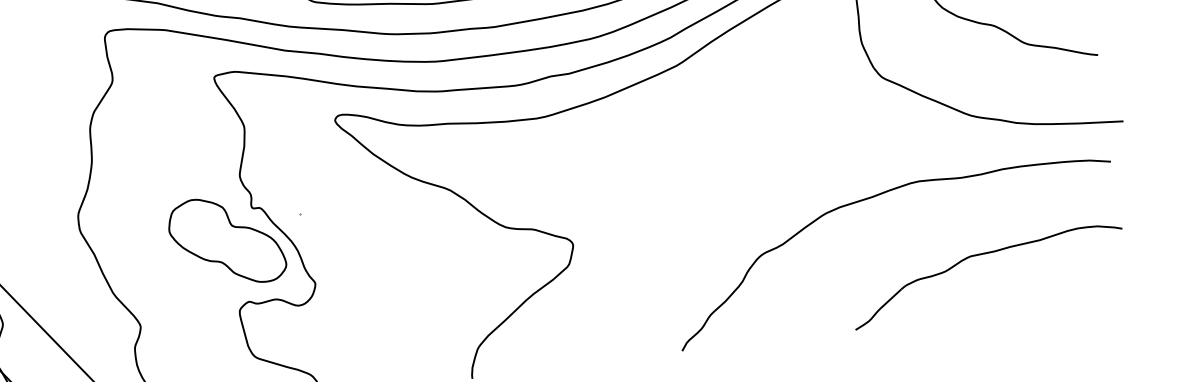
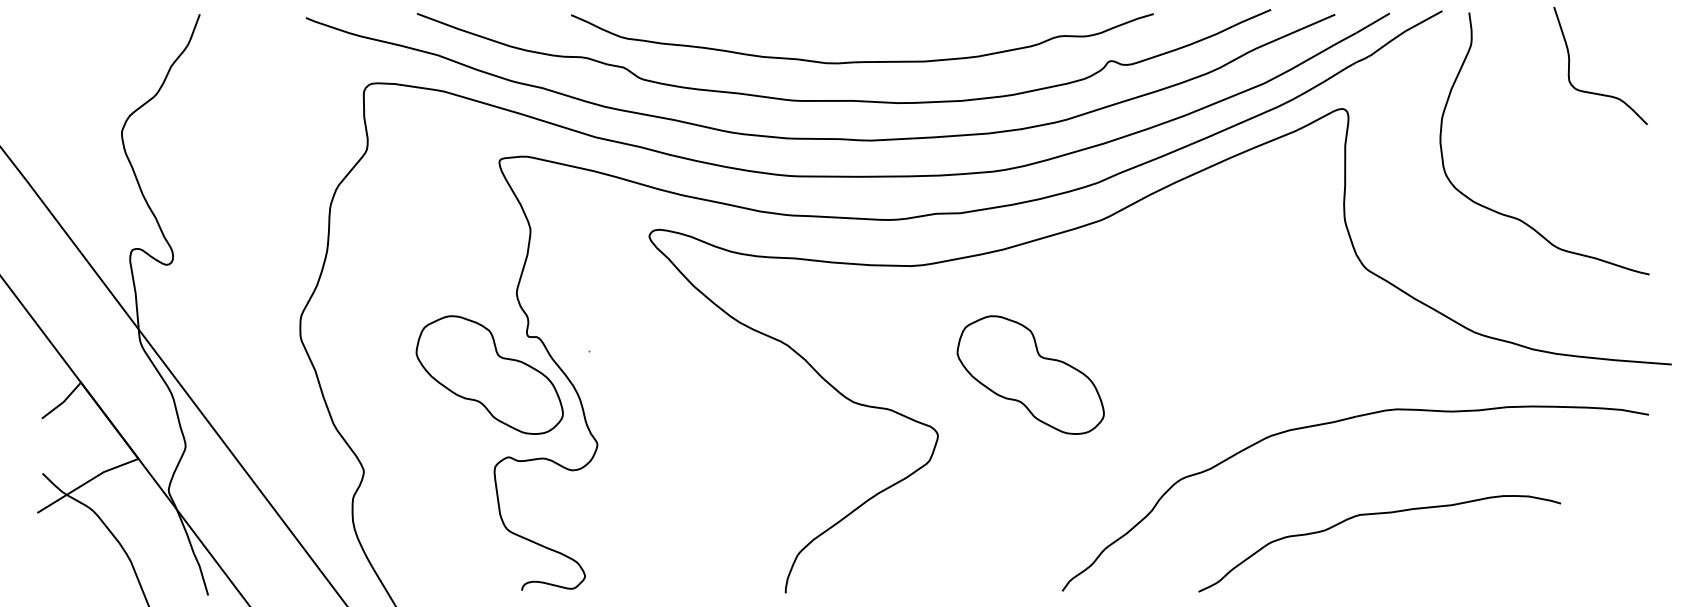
part: (637, 189) -> (1030, 374), added
part: (985, 254) -> (1379, 514), moved

